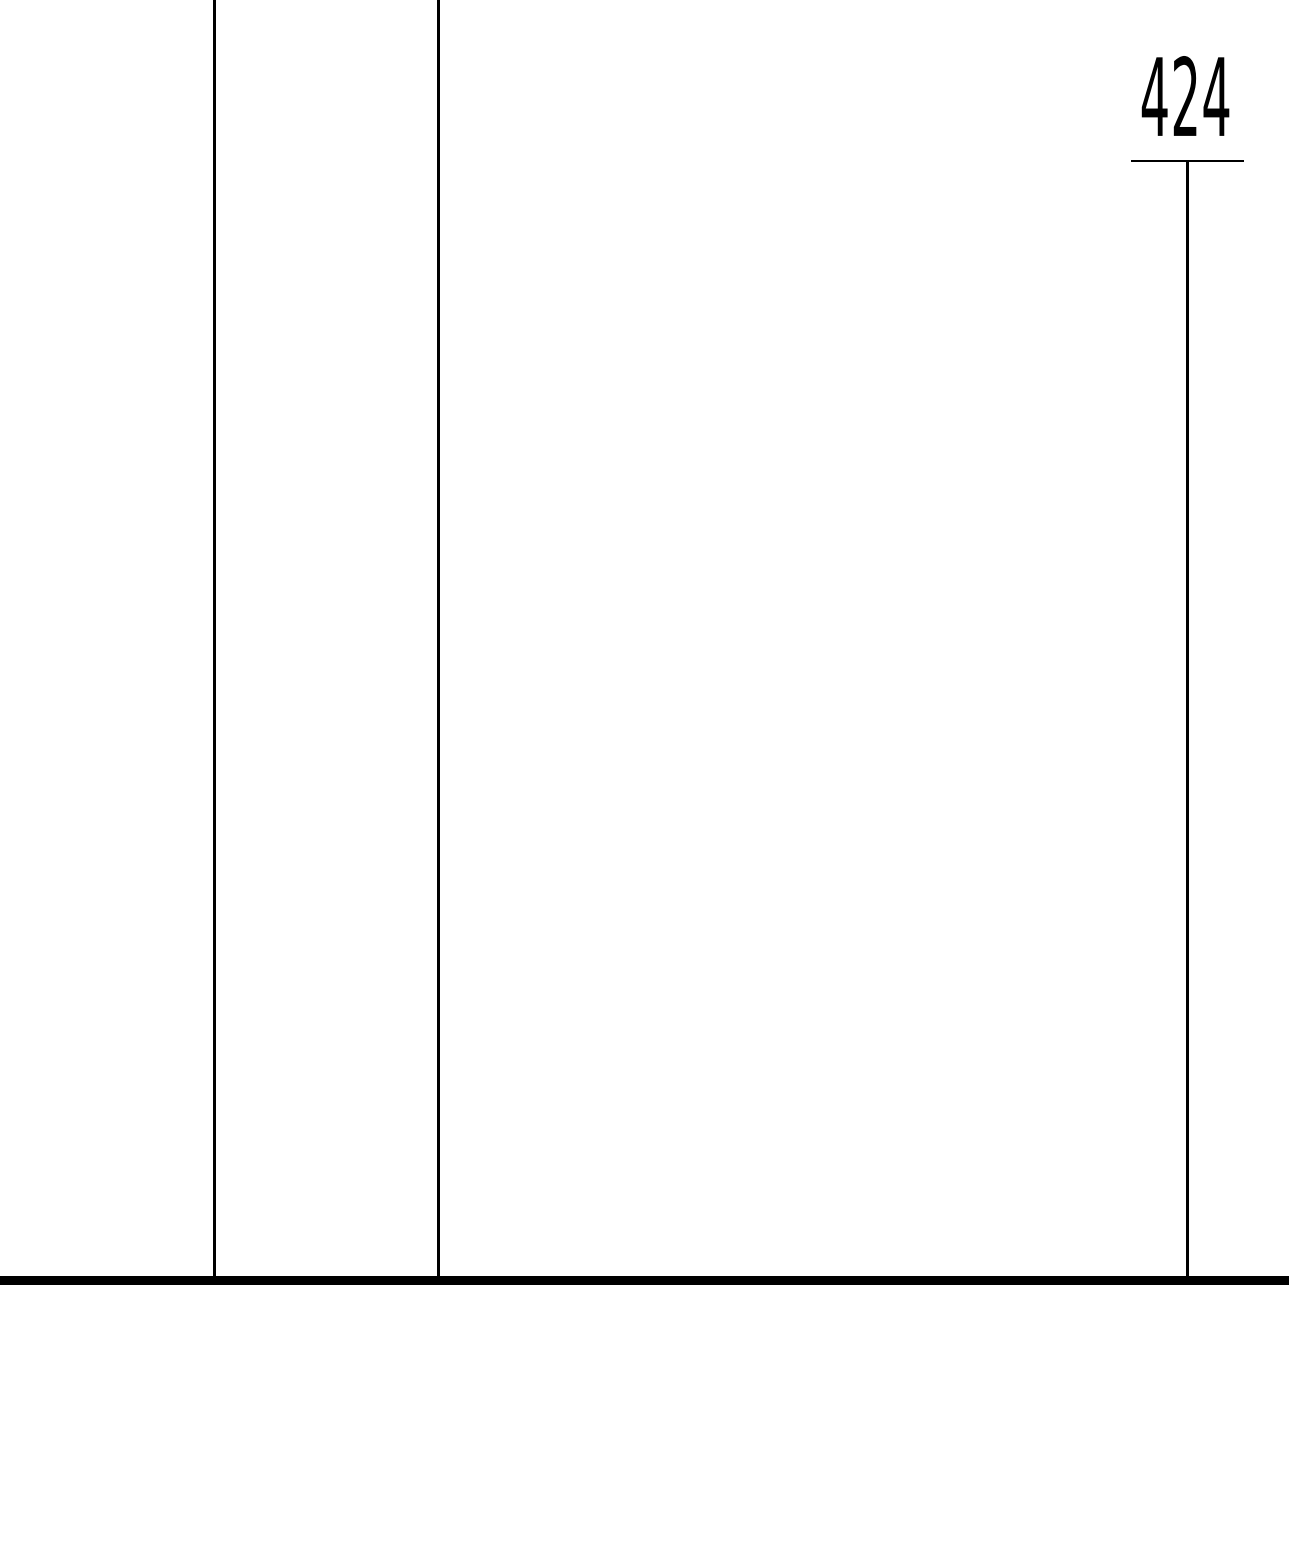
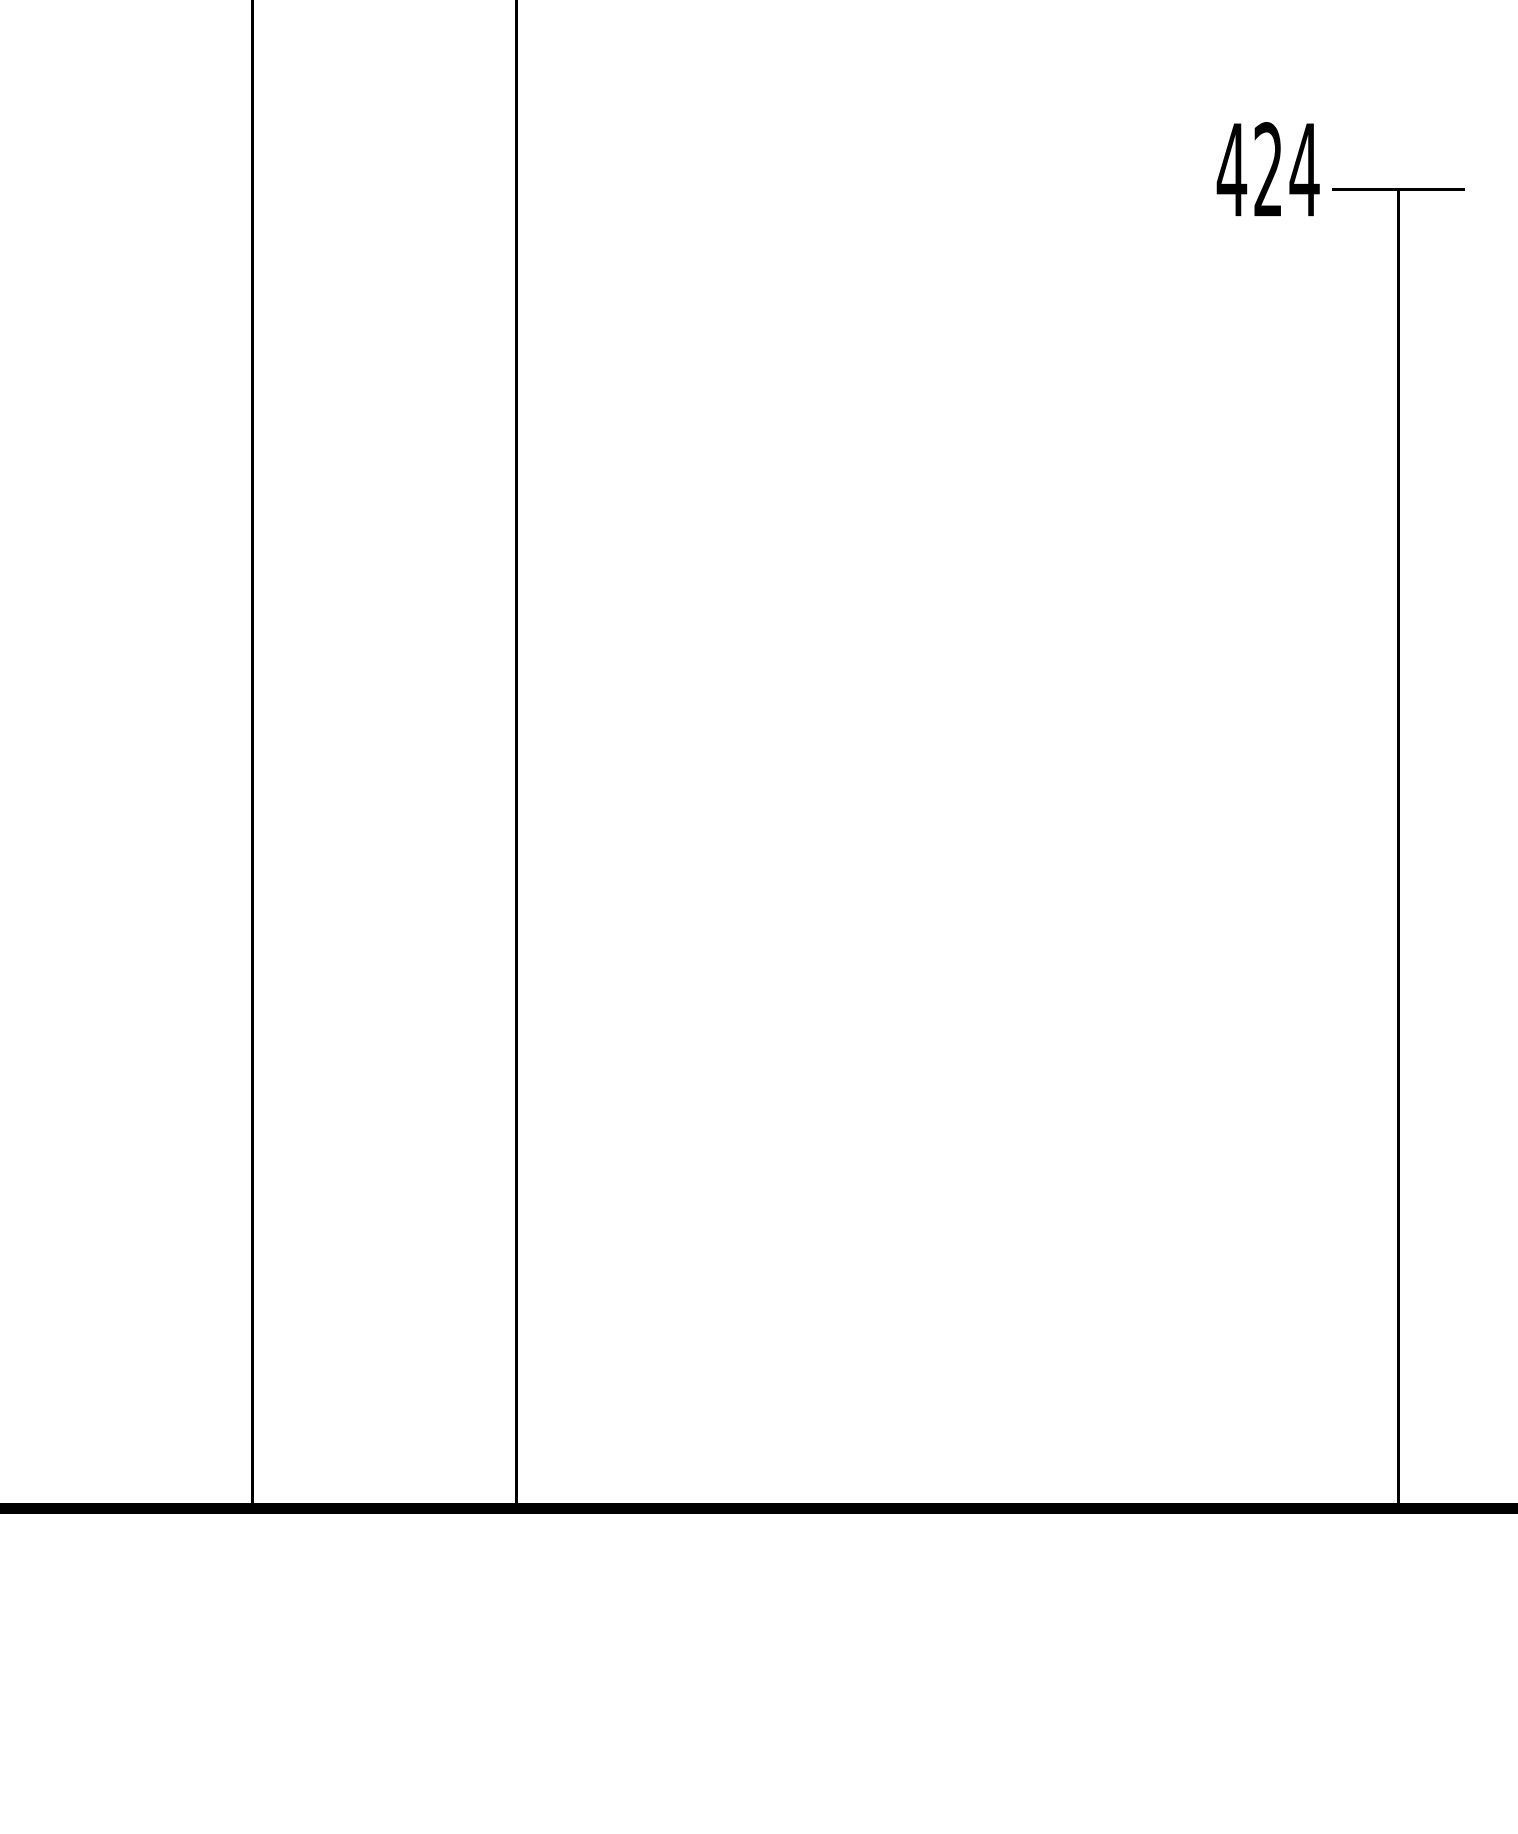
text: (1184, 95) -> (1267, 168), moved

